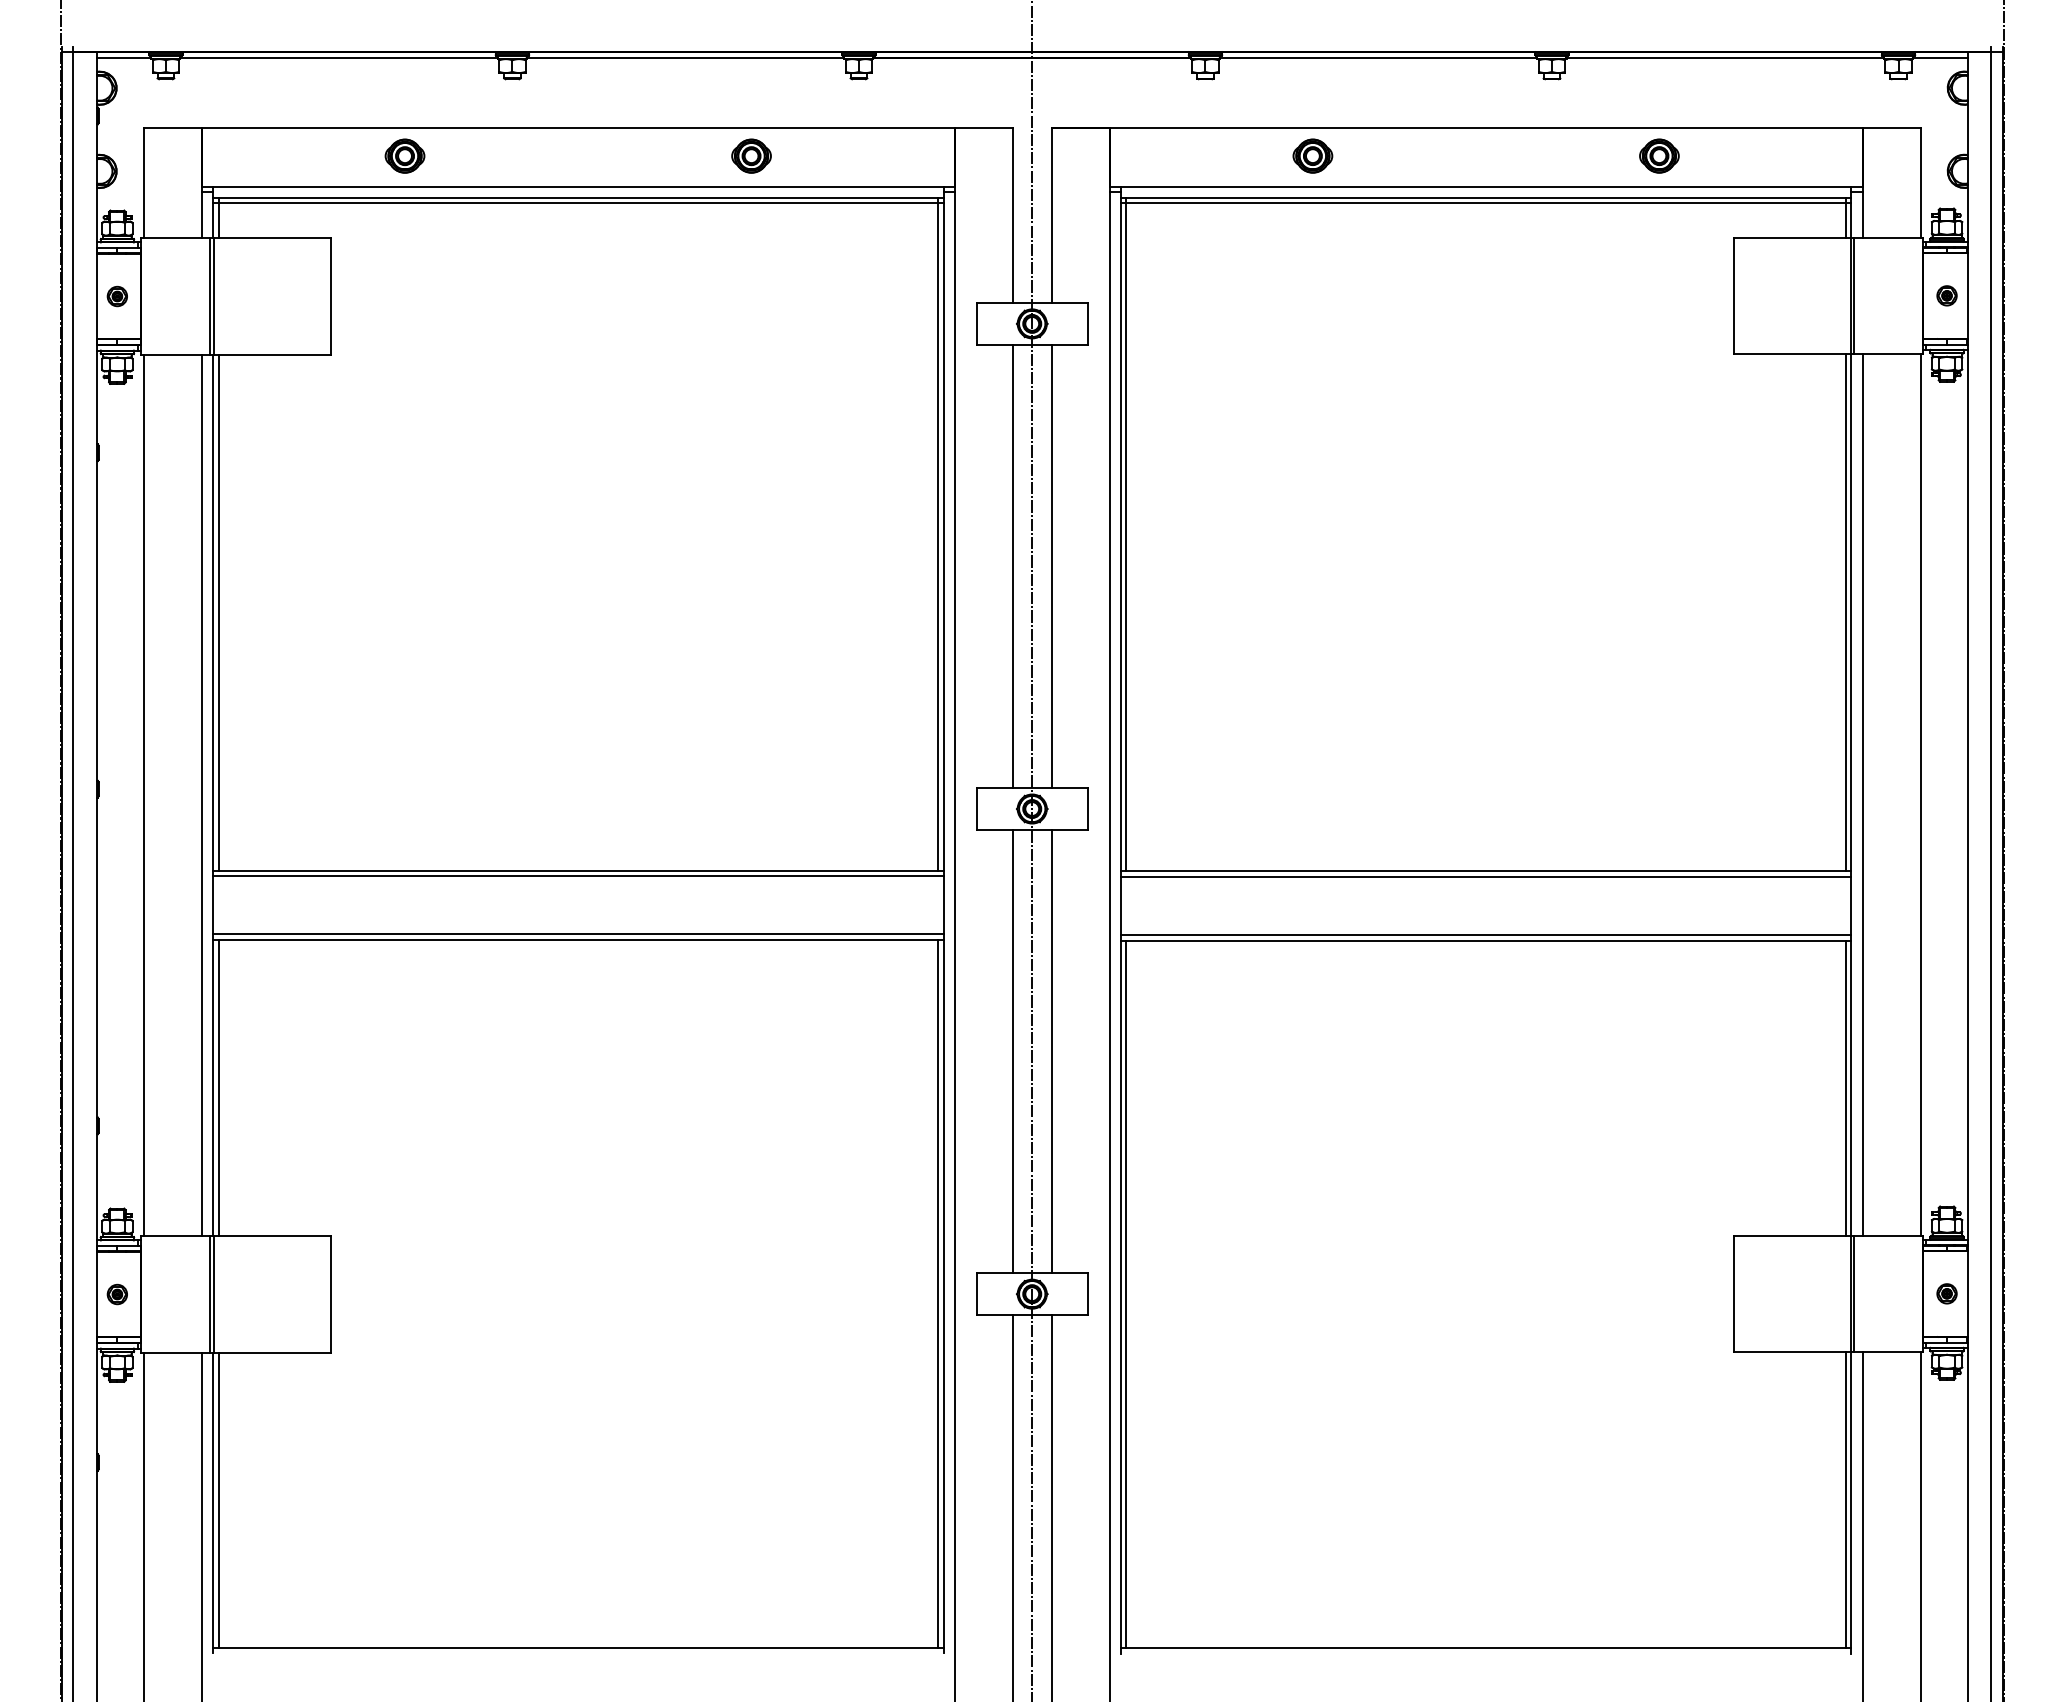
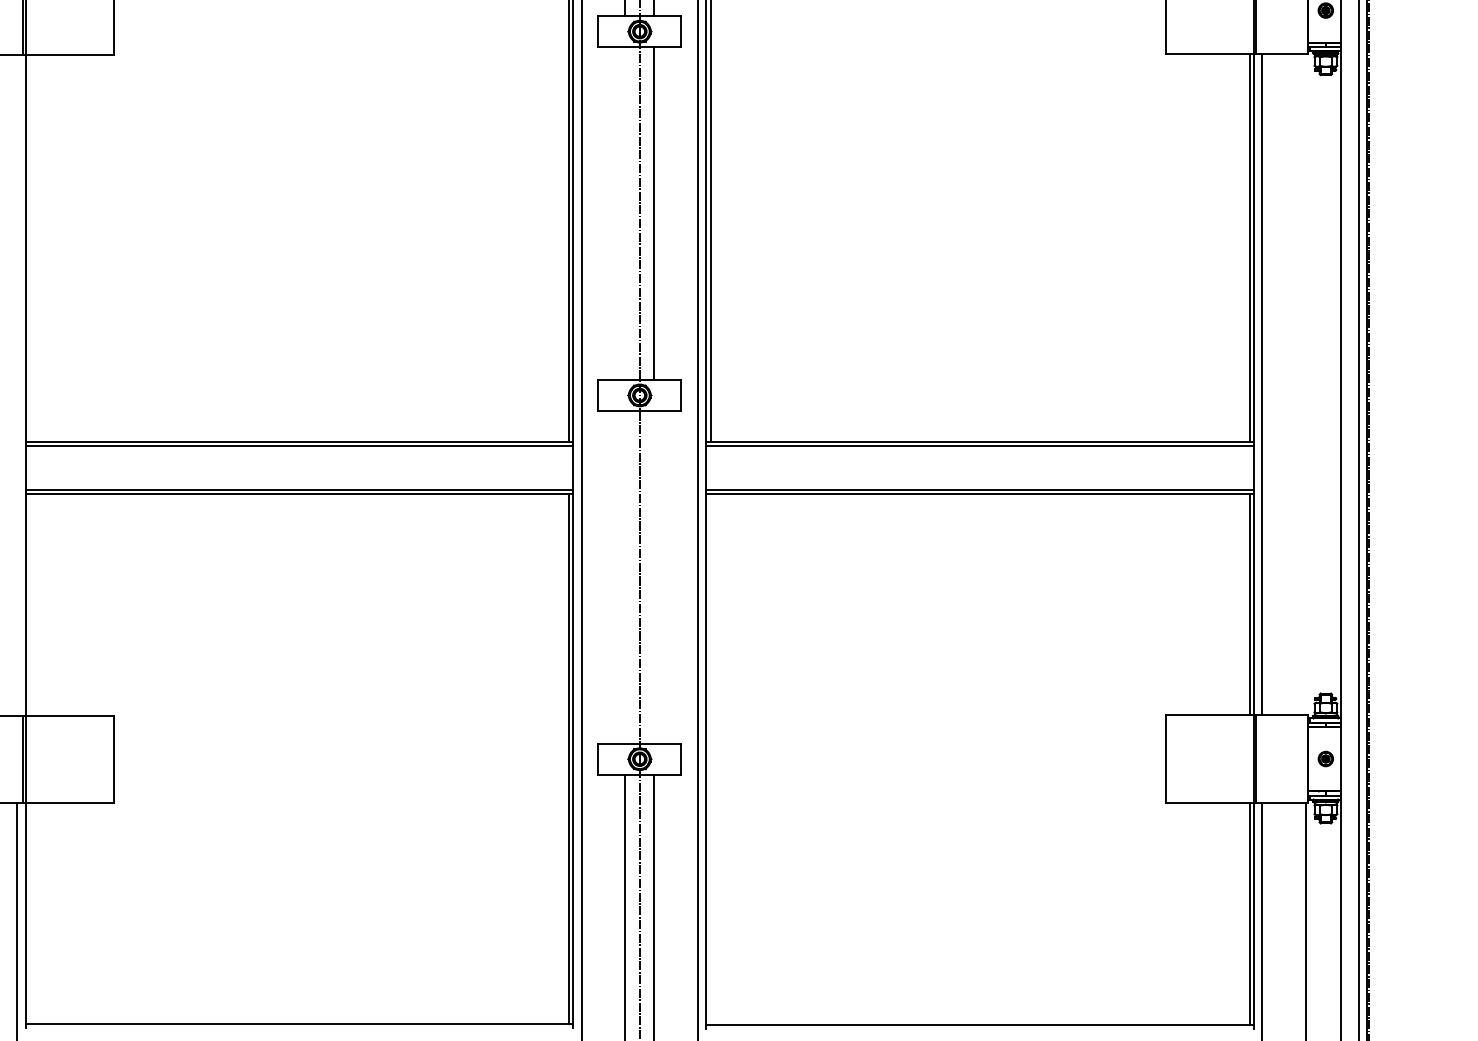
line: (1012, 566) -> (625, 213), removed
line: (218, 612) -> (29, 248), removed
line: (1920, 794) -> (1305, 384), removed
line: (201, 795) -> (16, 385), removed
line: (1012, 1051) -> (625, 577), removed
line: (1051, 1051) -> (654, 577), removed
line: (218, 1088) -> (29, 605), removed
line: (1126, 1294) -> (710, 759), removed
line: (218, 1499) -> (29, 913), removed

